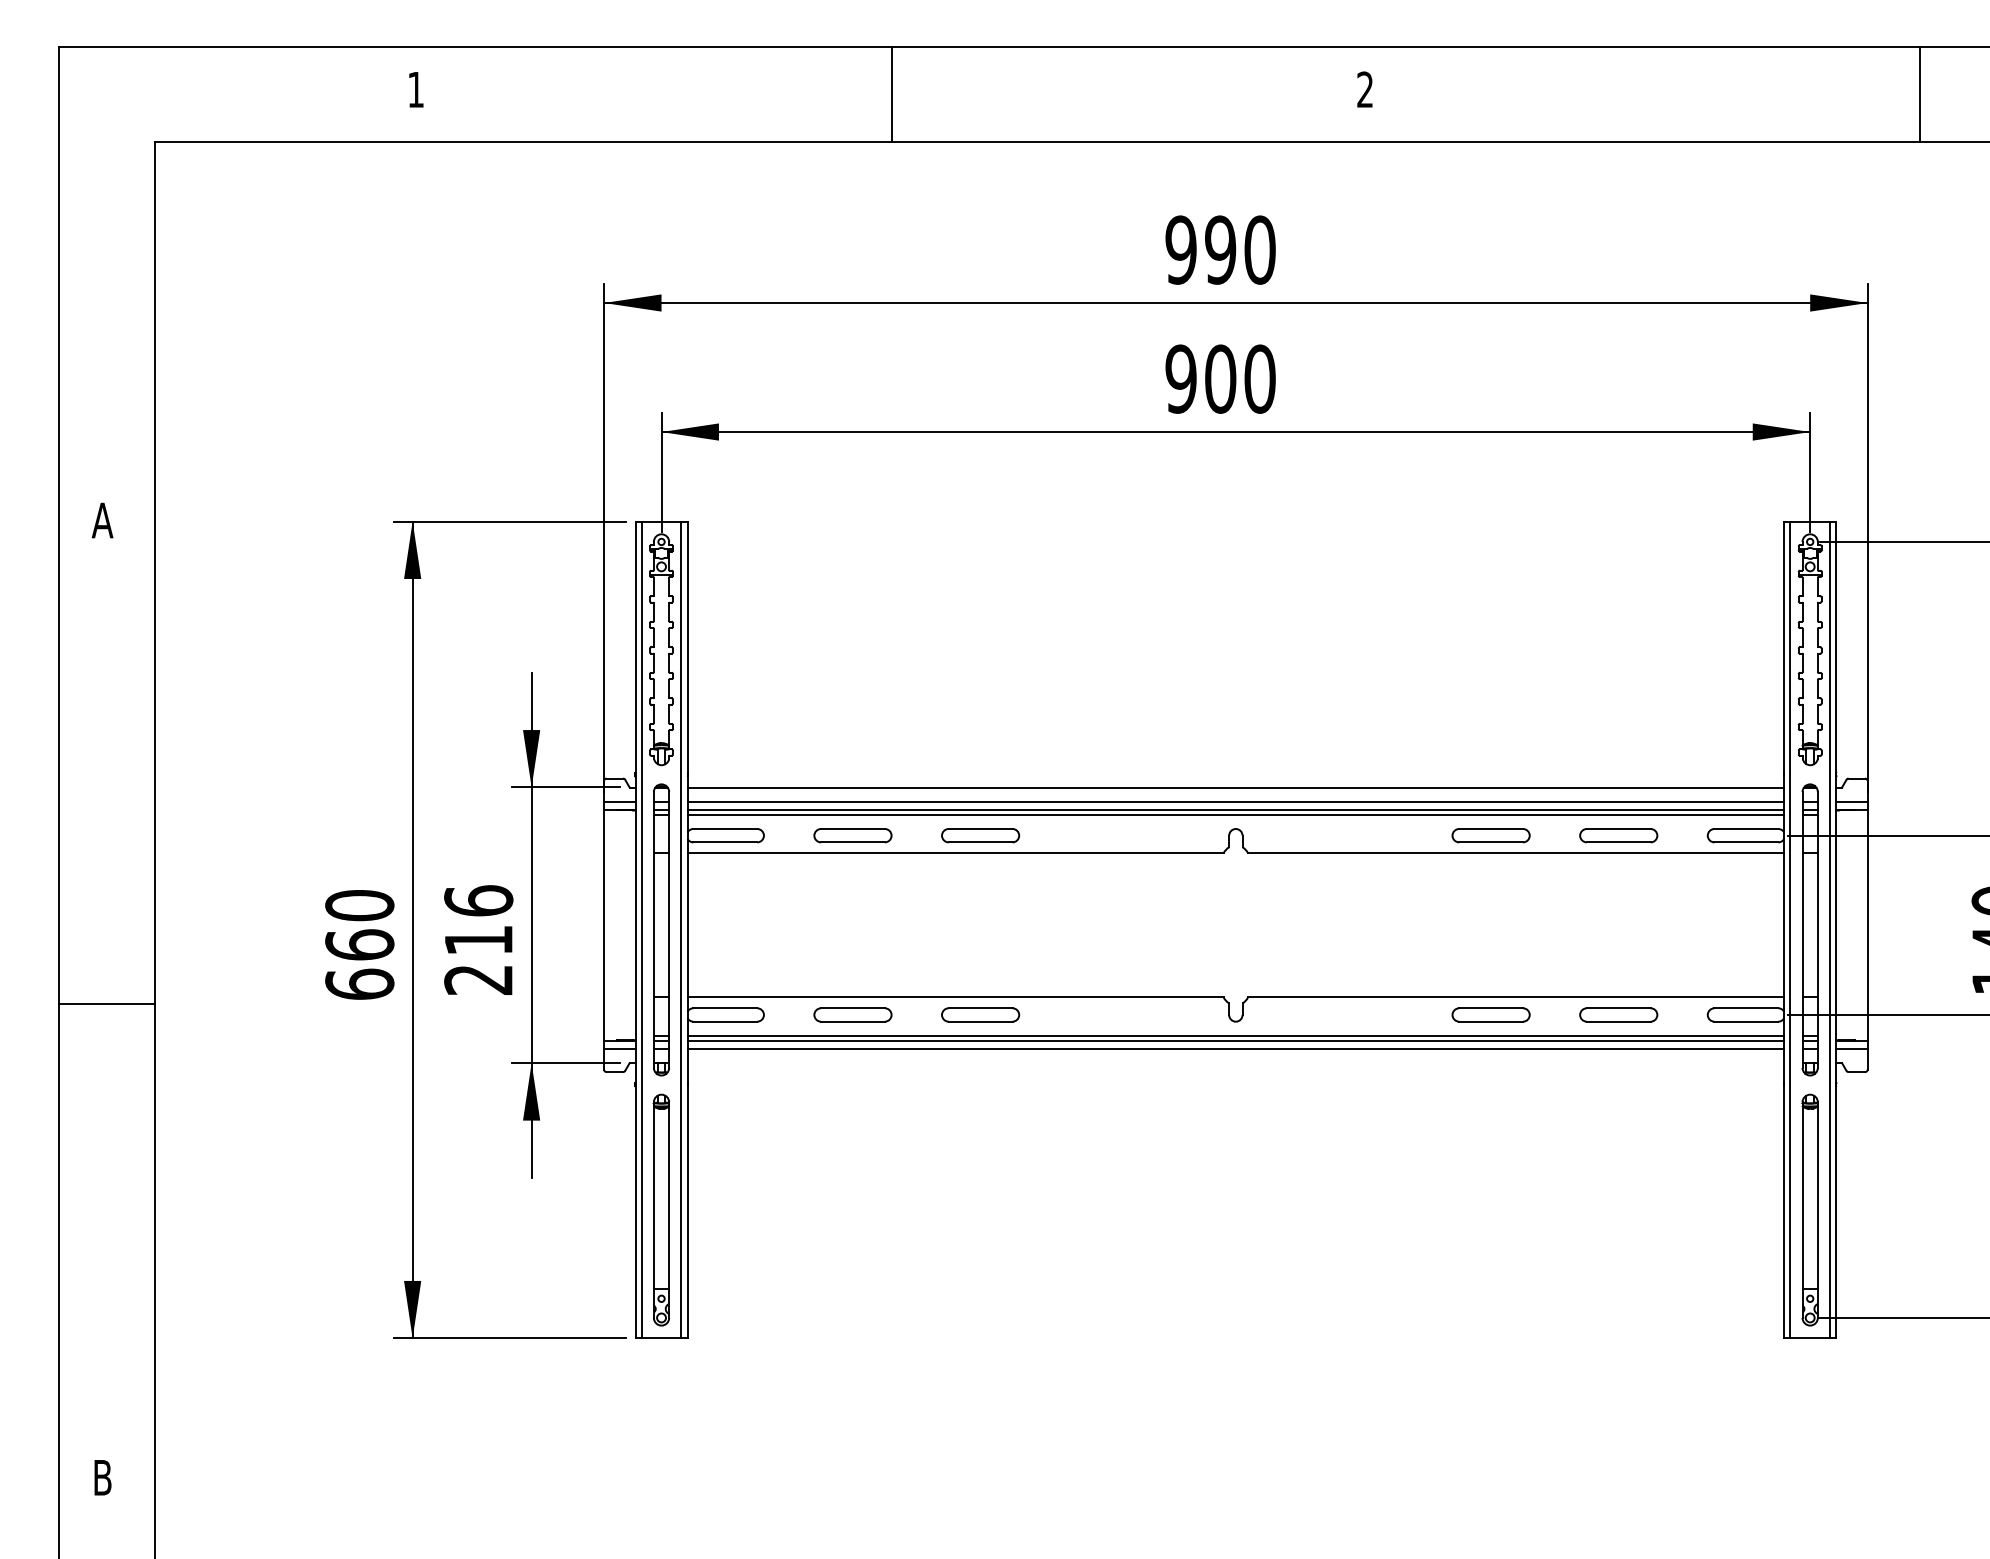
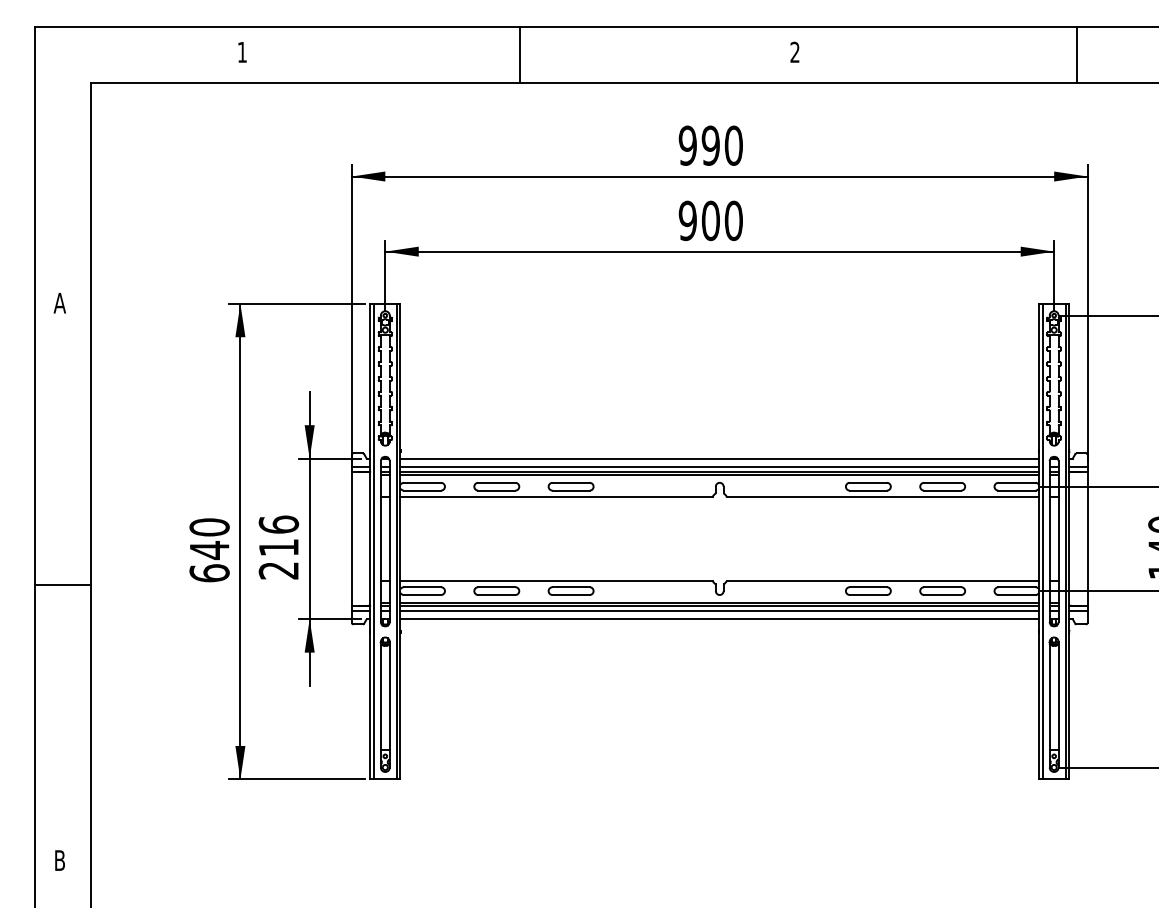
line: (1920, 93) -> (1077, 54), moved
text: (359, 945) -> (209, 550), 660 -> 640
line: (1235, 1063) -> (719, 619), added

